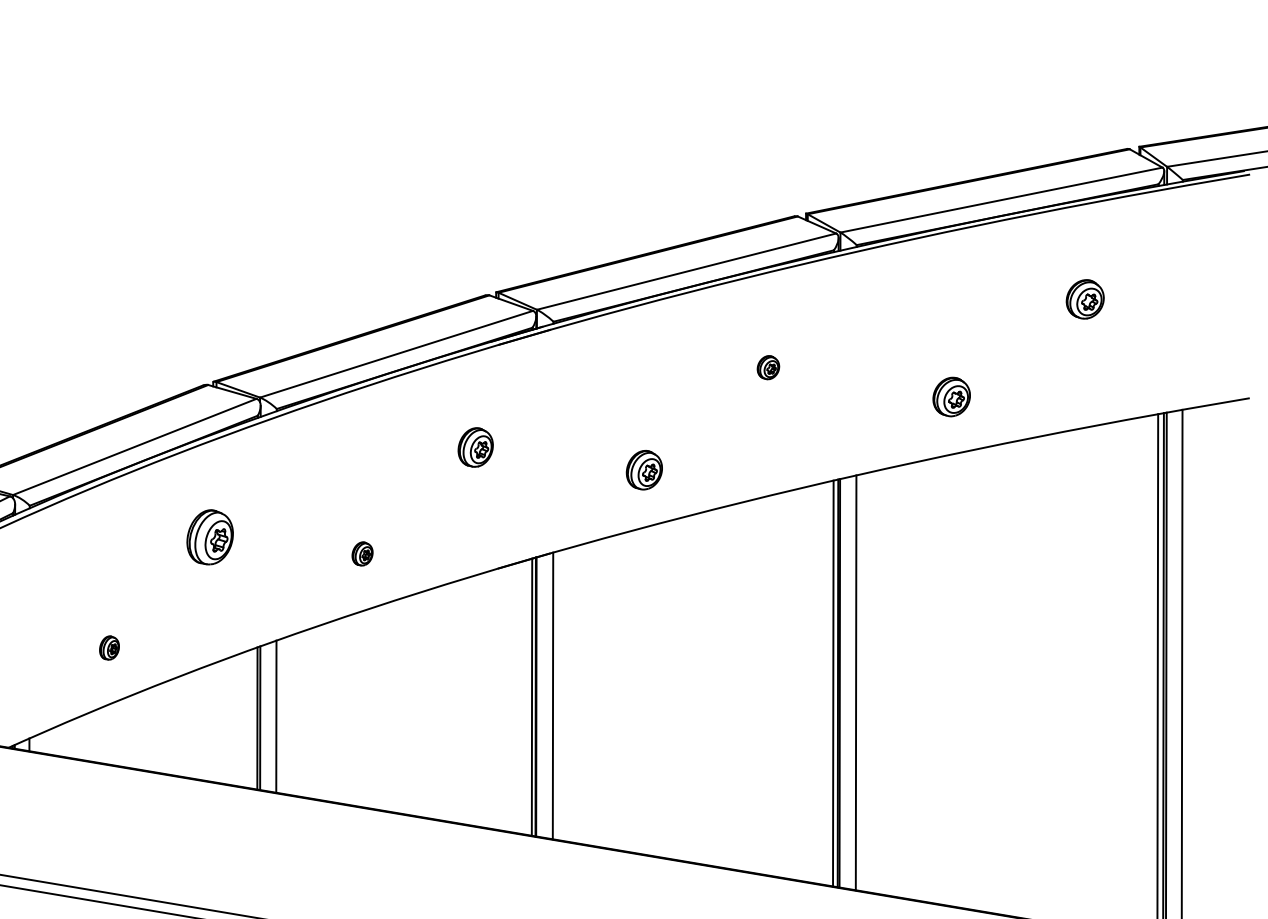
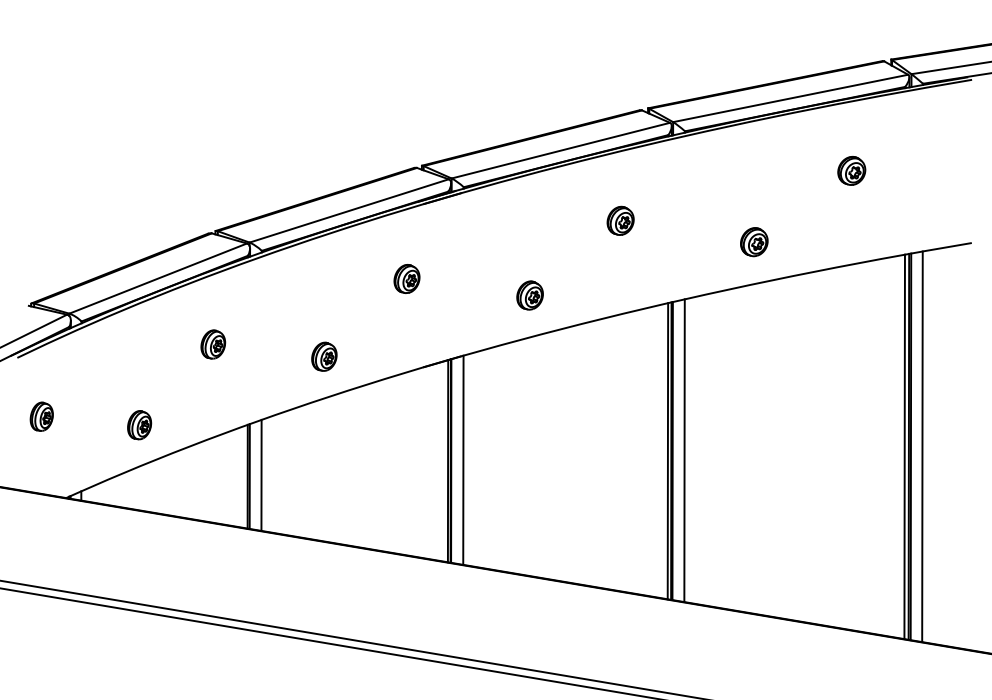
part: (768, 367) -> (620, 220), size x1.67
part: (210, 537) -> (213, 344), size x0.71
part: (362, 553) -> (324, 356), size x1.67
part: (109, 648) -> (139, 425), size x1.67

